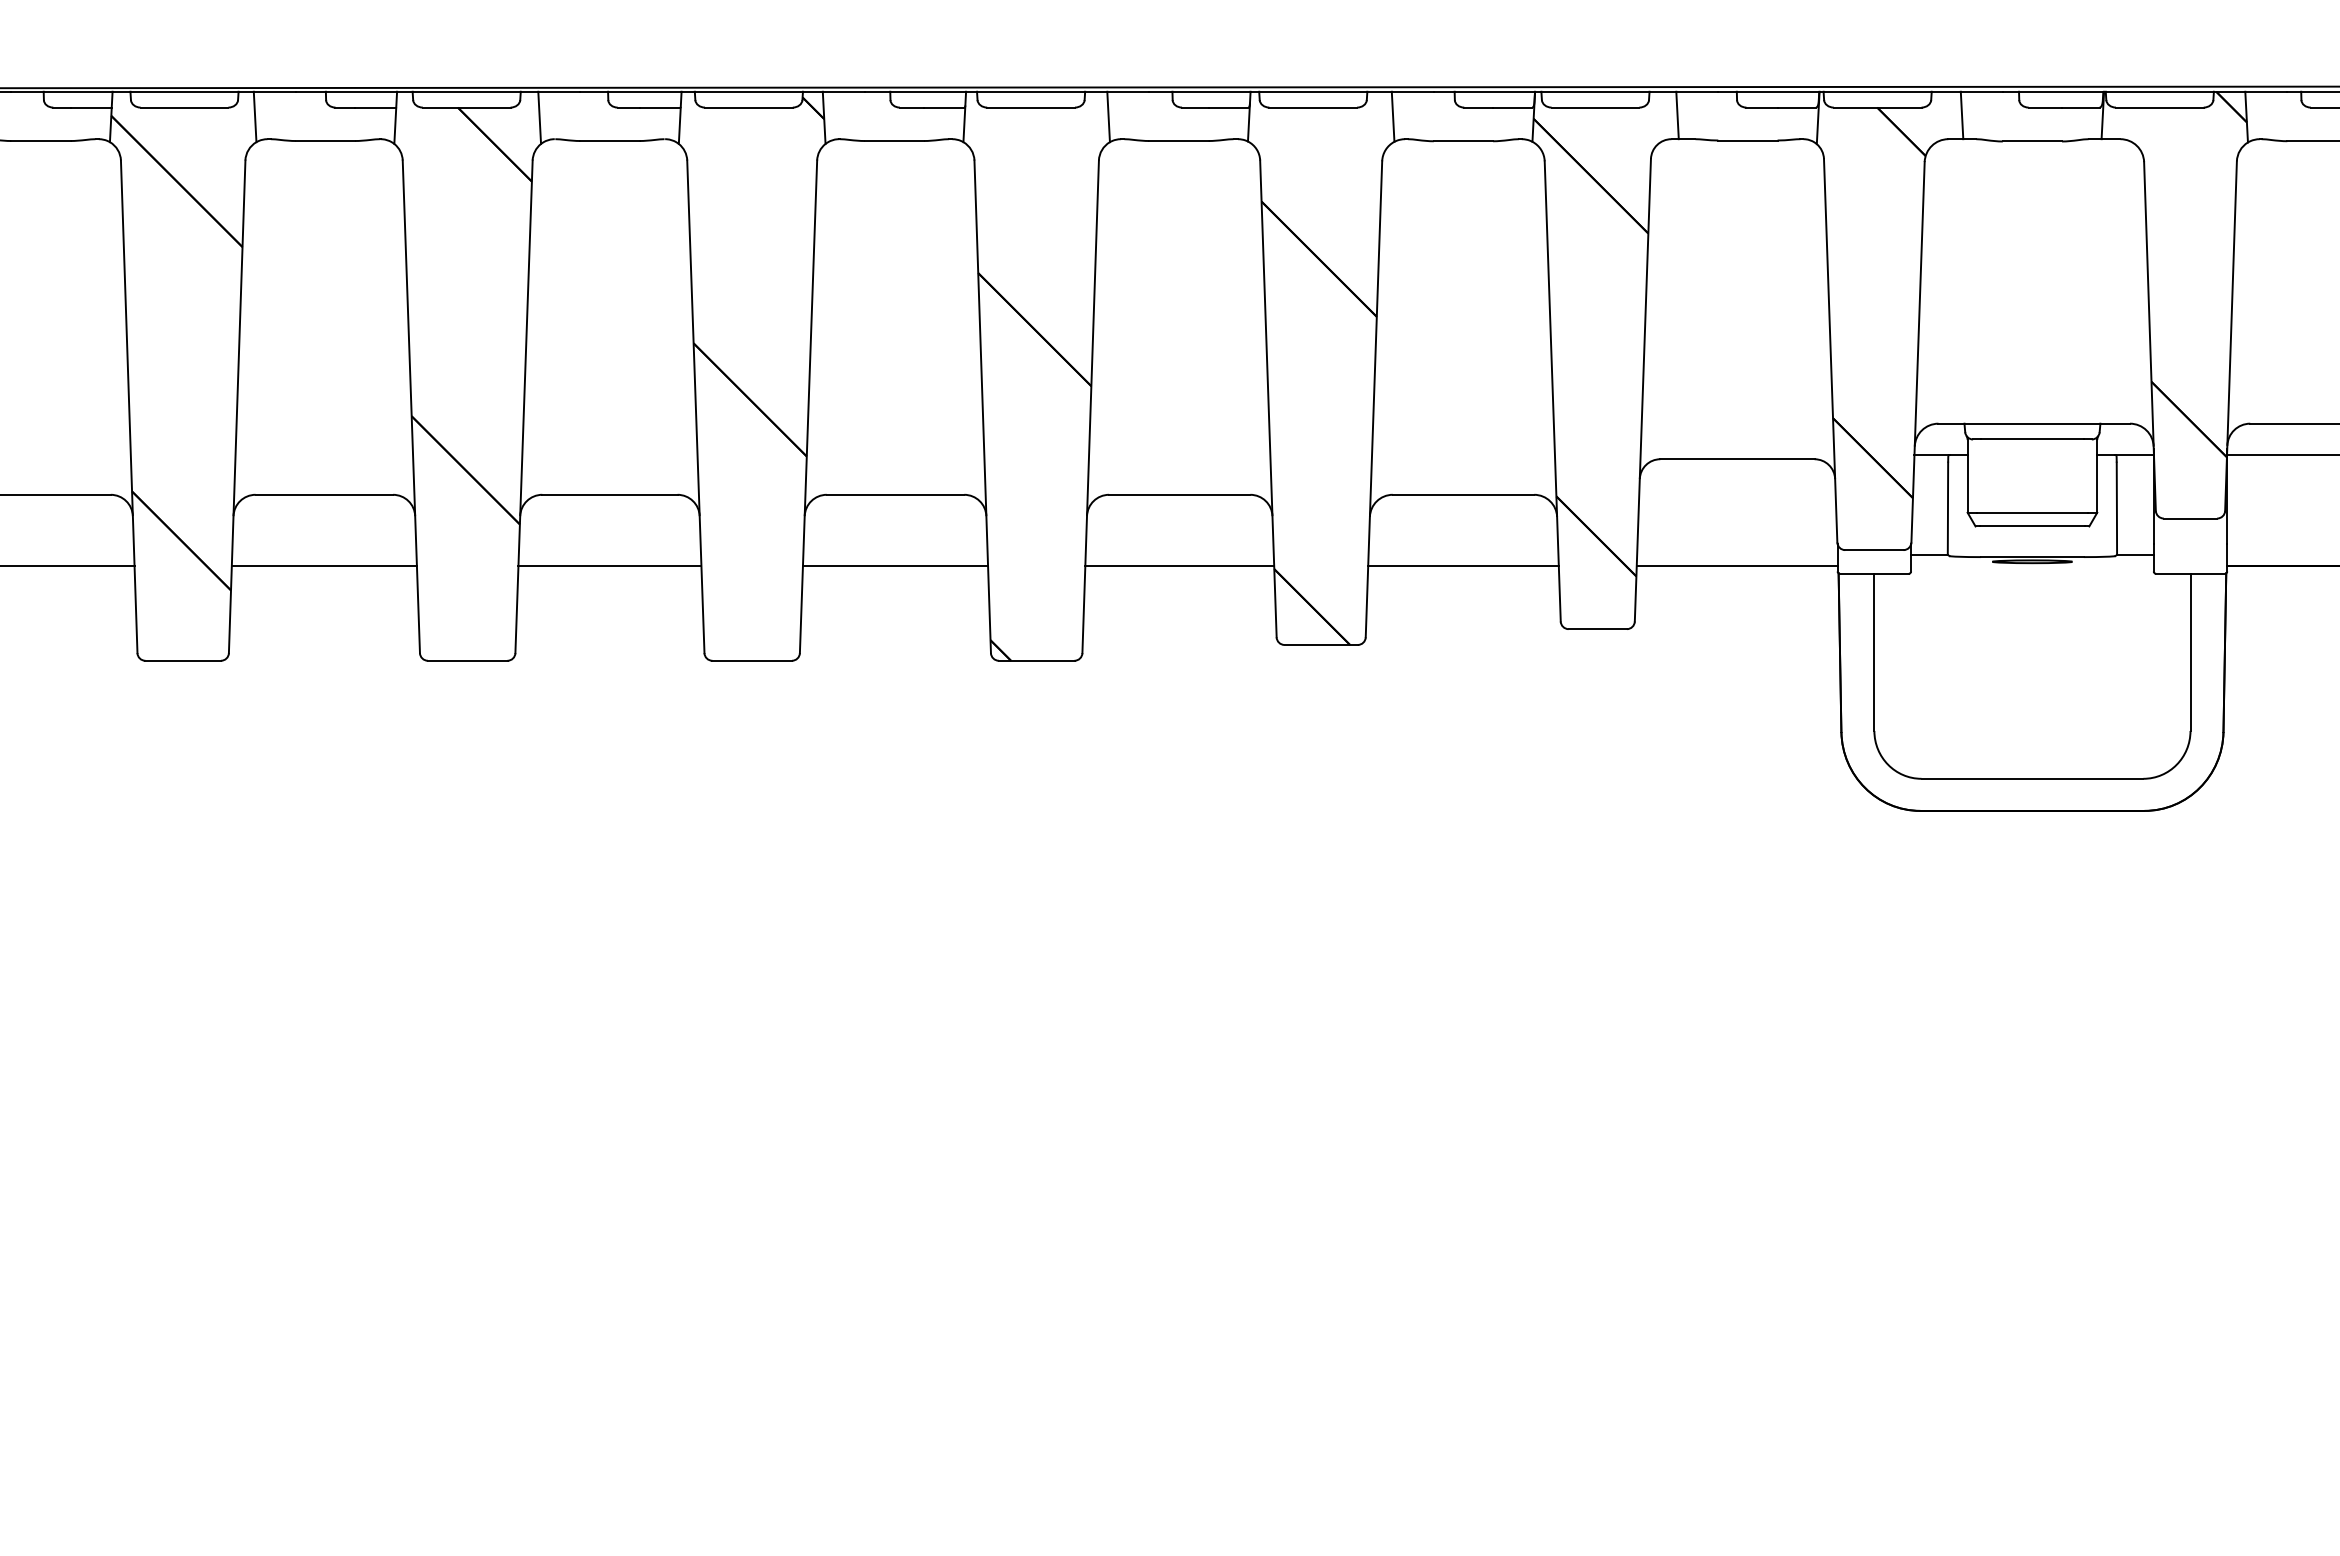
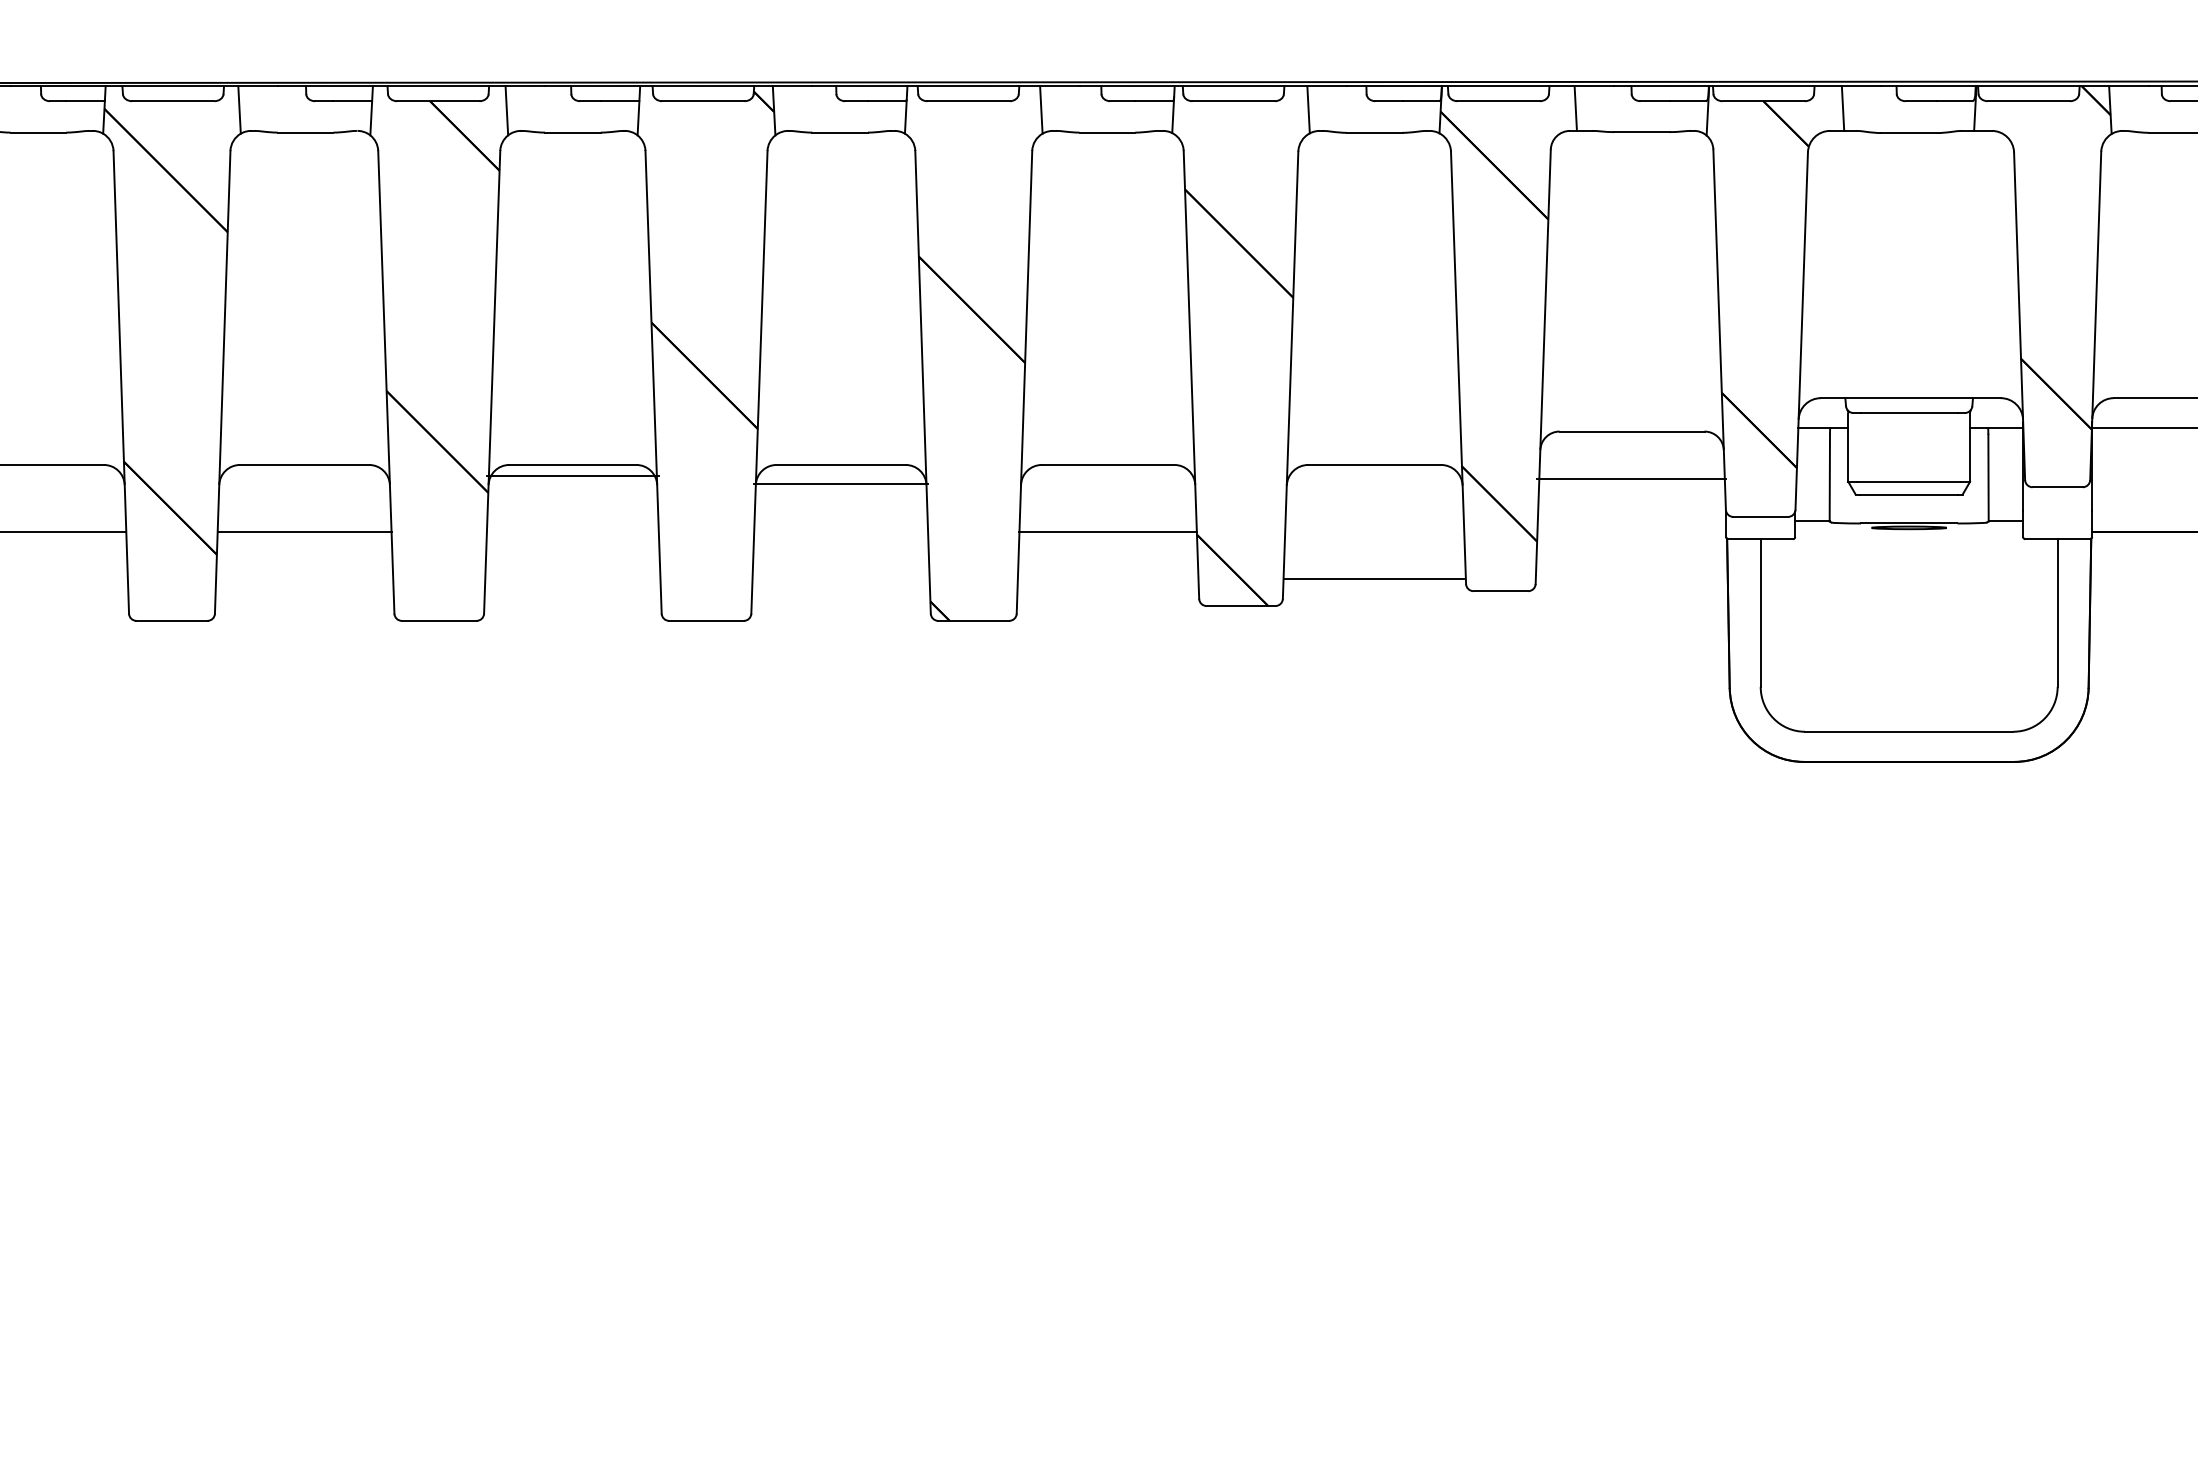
line: (609, 565) -> (572, 475), moved
line: (895, 565) -> (841, 483), moved
line: (1463, 565) -> (1374, 578), moved
line: (1736, 565) -> (1631, 478), moved

